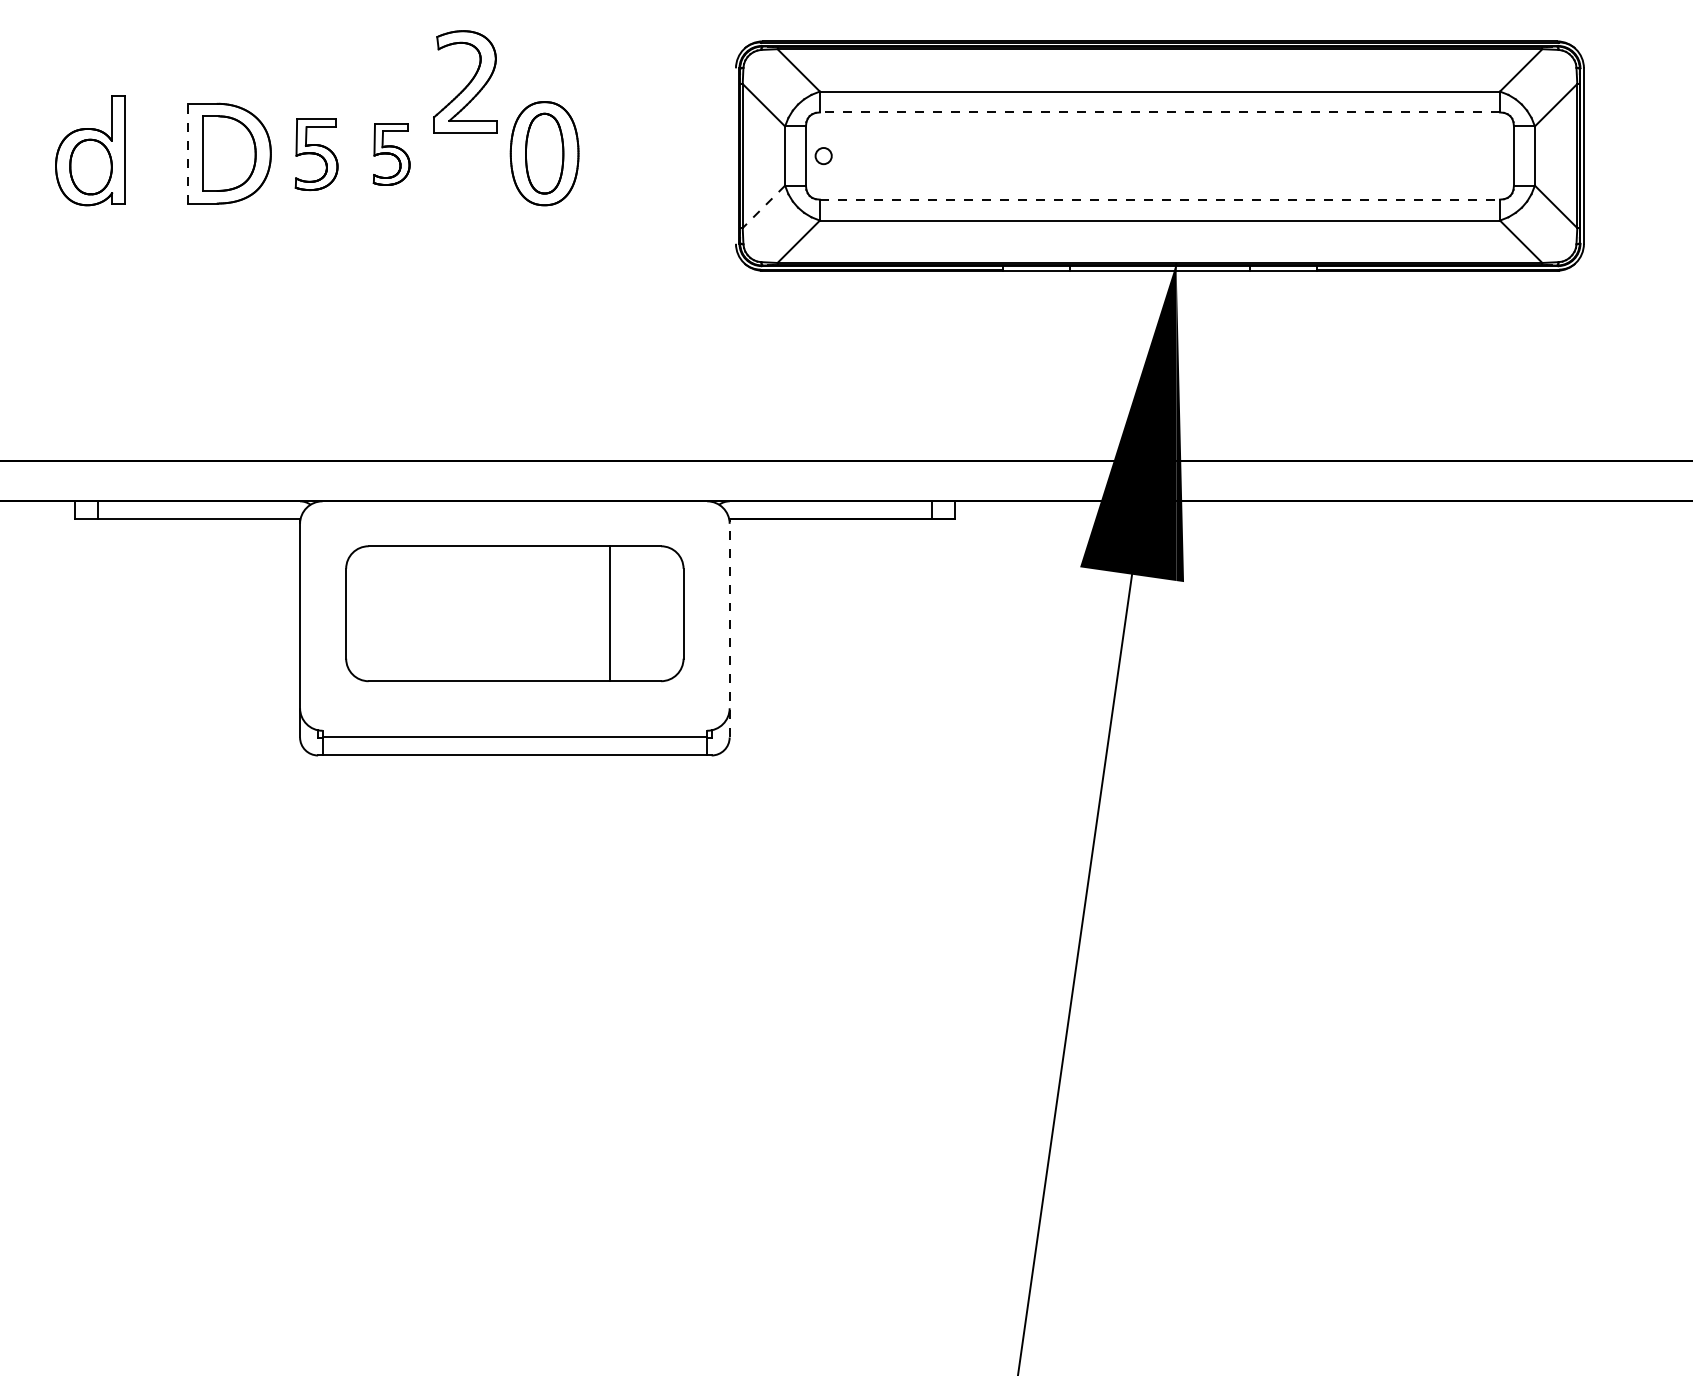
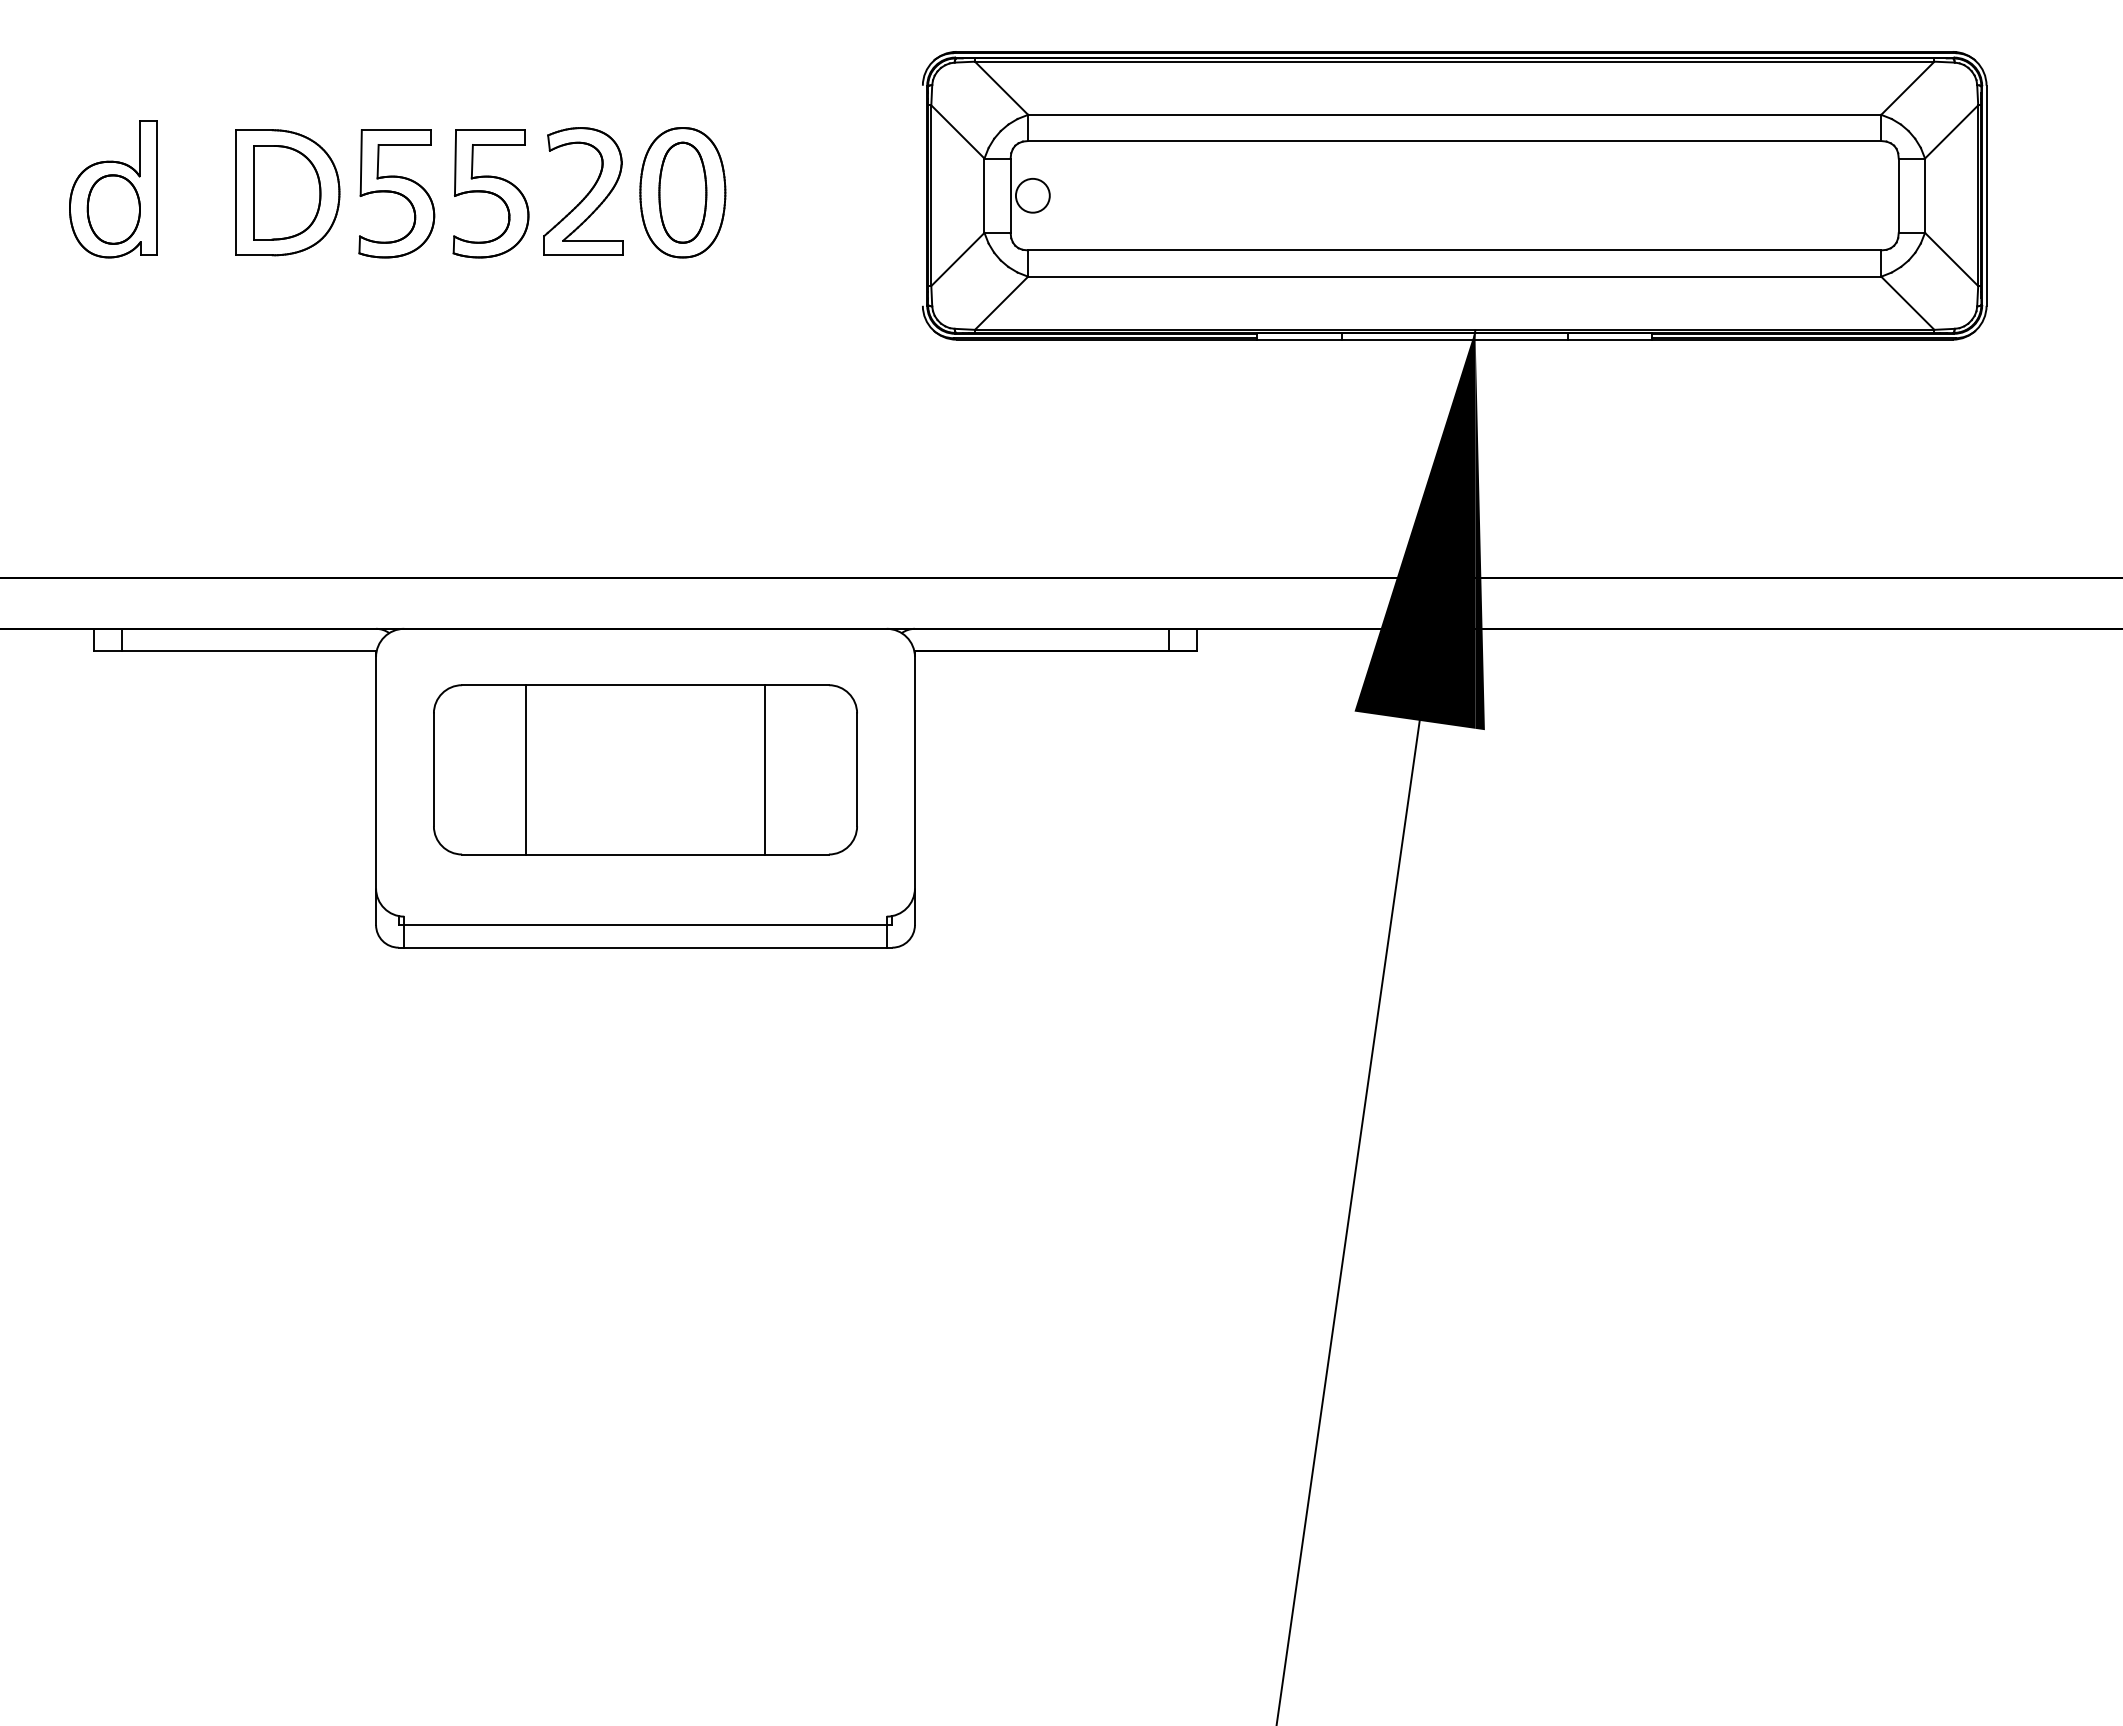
part: (465, 81) -> (583, 191), moved
line: (1159, 112) -> (1454, 141), dashed -> solid
line: (188, 153) -> (235, 192), dashed -> solid
part: (316, 154) -> (396, 193), size x1.43
part: (391, 154) -> (490, 193), size x1.67
circle: (823, 155) -> (1032, 195), size x1.67
line: (1159, 199) -> (1454, 250), dashed -> solid
line: (763, 206) -> (957, 259), dashed -> solid
line: (419, 613) -> (525, 769), added
line: (729, 628) -> (914, 788), dashed -> solid

